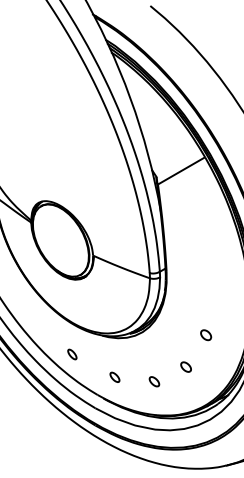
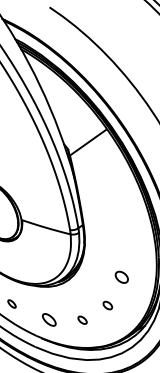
part: (206, 335) -> (122, 277), size x1.4
part: (114, 376) -> (48, 319), size x1.6

